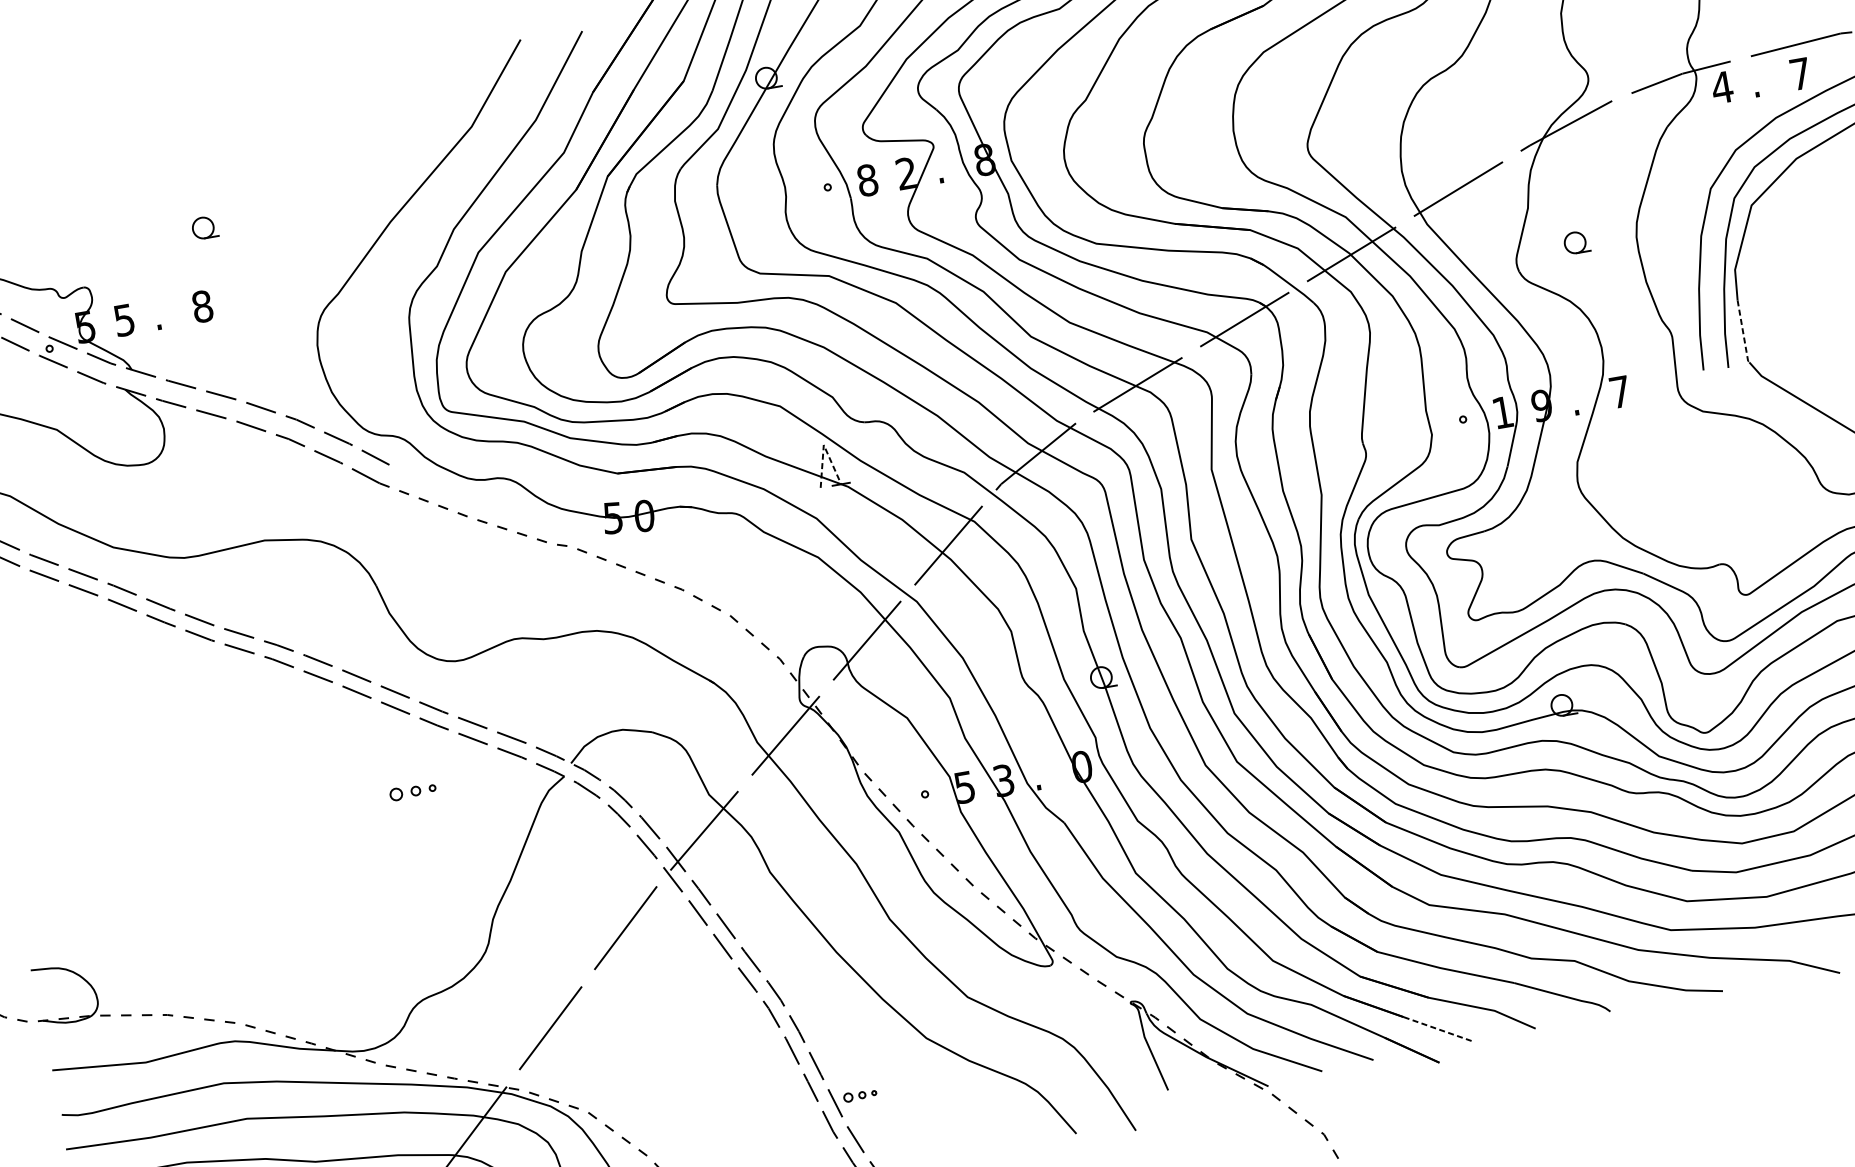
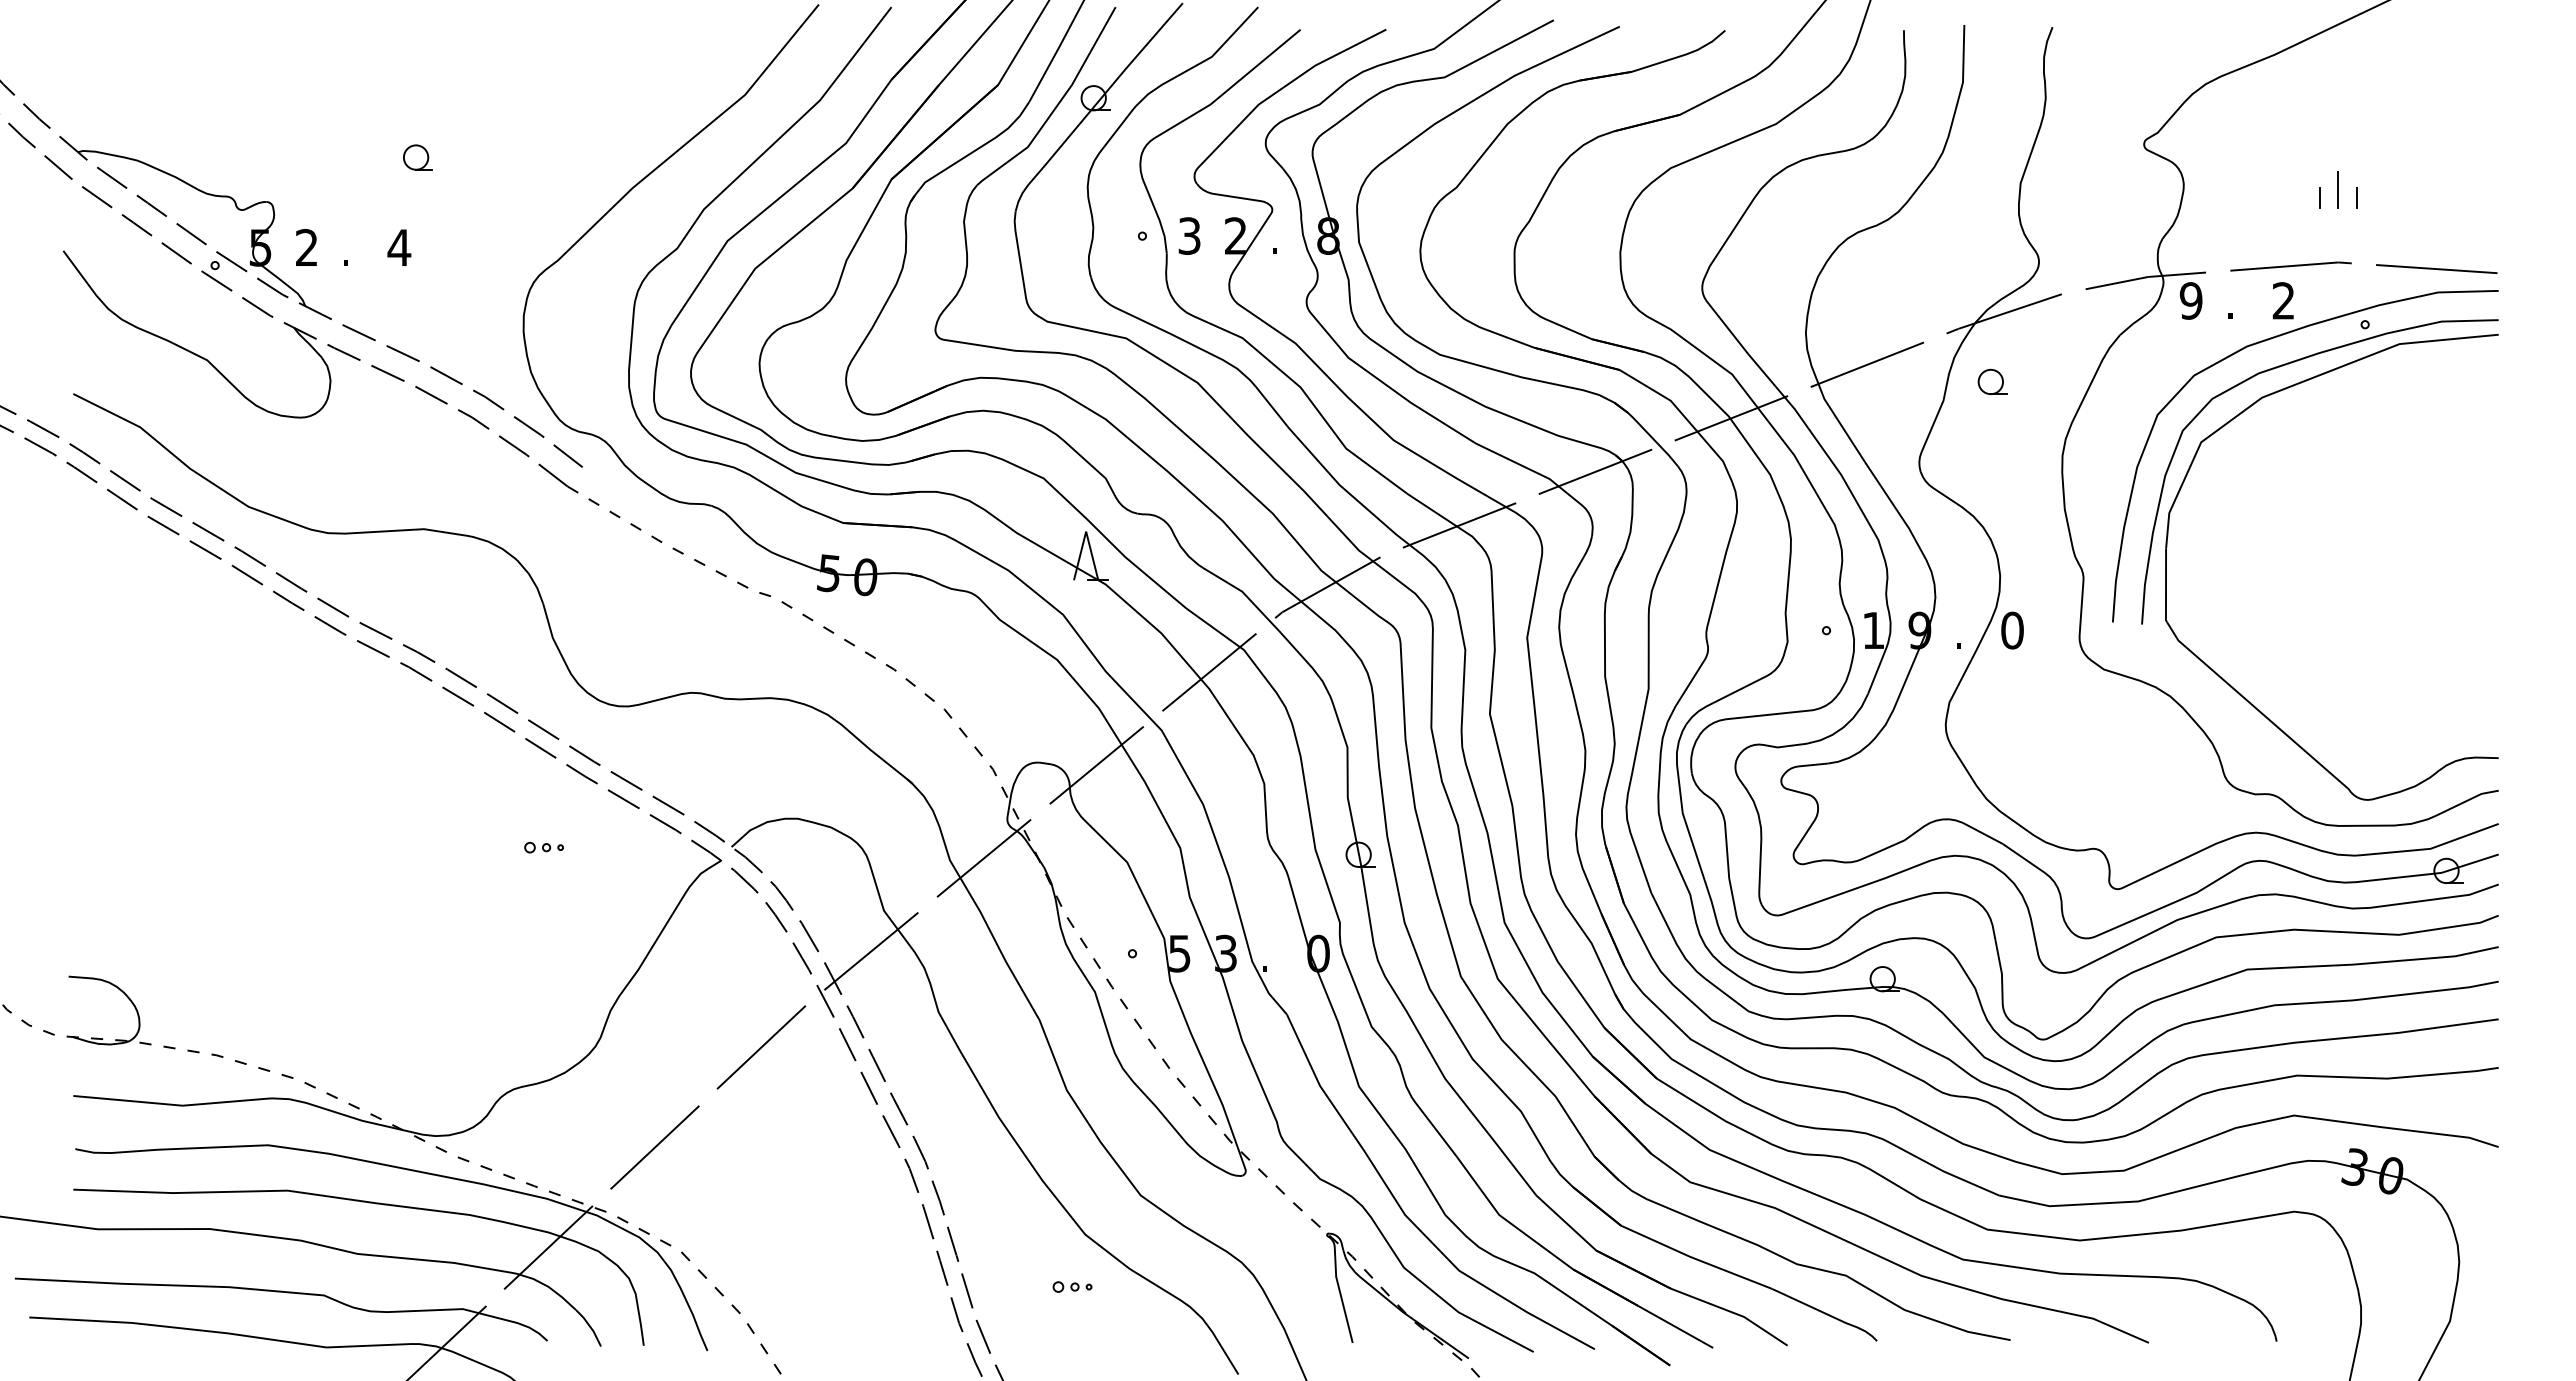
text: (1800, 73) -> (2283, 300), 7 -> 2
text: (1722, 87) -> (2191, 300), 4 -> 9
text: (867, 179) -> (1189, 235), 8 -> 3
part: (1576, 242) -> (1992, 381), moved
text: (202, 306) -> (399, 247), 8 -> 4
text: (124, 320) -> (306, 247), 5 -> 2
line: (1743, 332) -> (2166, 586), dashed -> solid
text: (1620, 392) -> (2012, 630), 7 -> 0
line: (824, 444) -> (1086, 531), dashed -> solid
part: (412, 791) -> (543, 847), size x0.71
line: (1438, 1028) -> (1675, 1326), dashed -> solid
part: (860, 1095) -> (1072, 1286), moved

